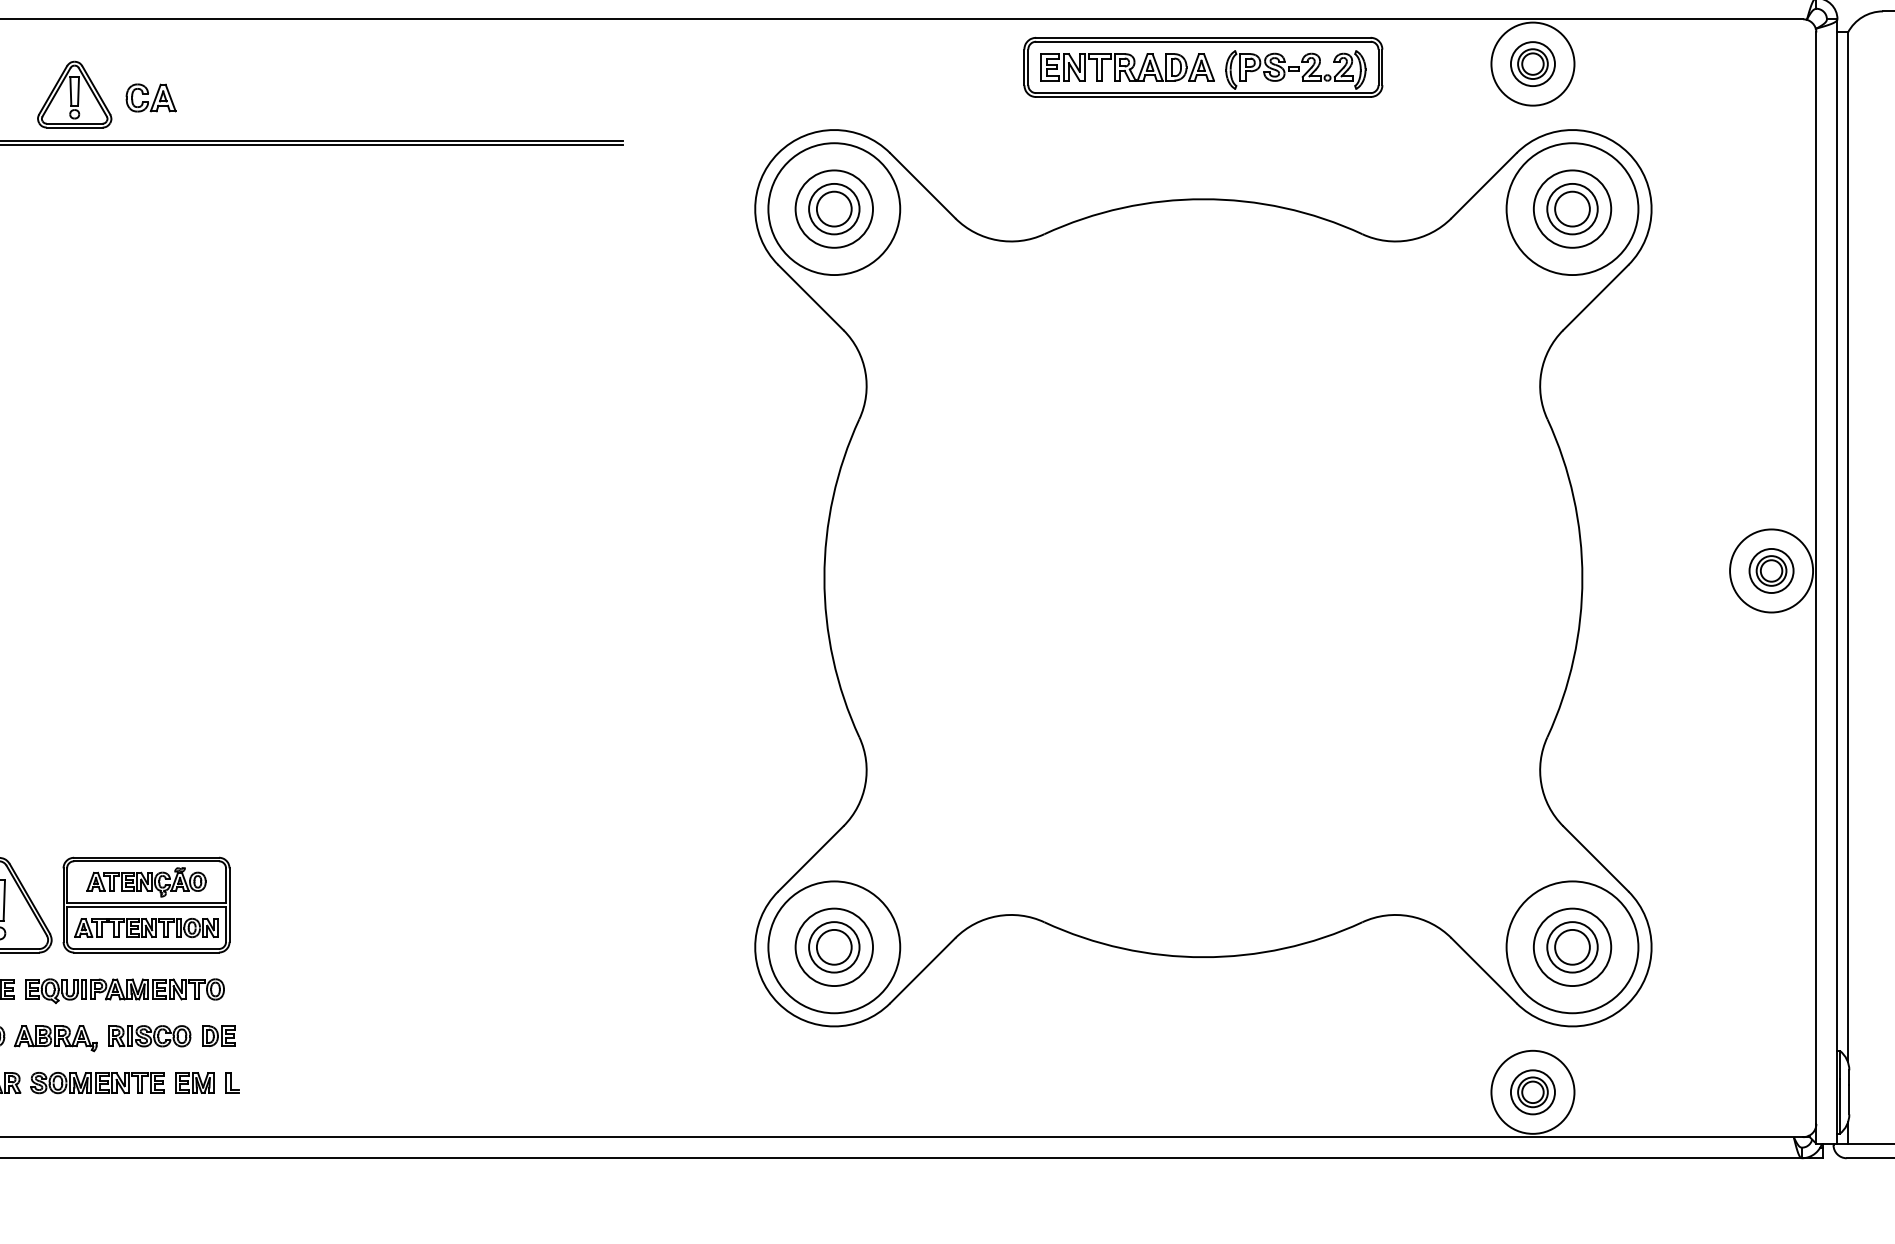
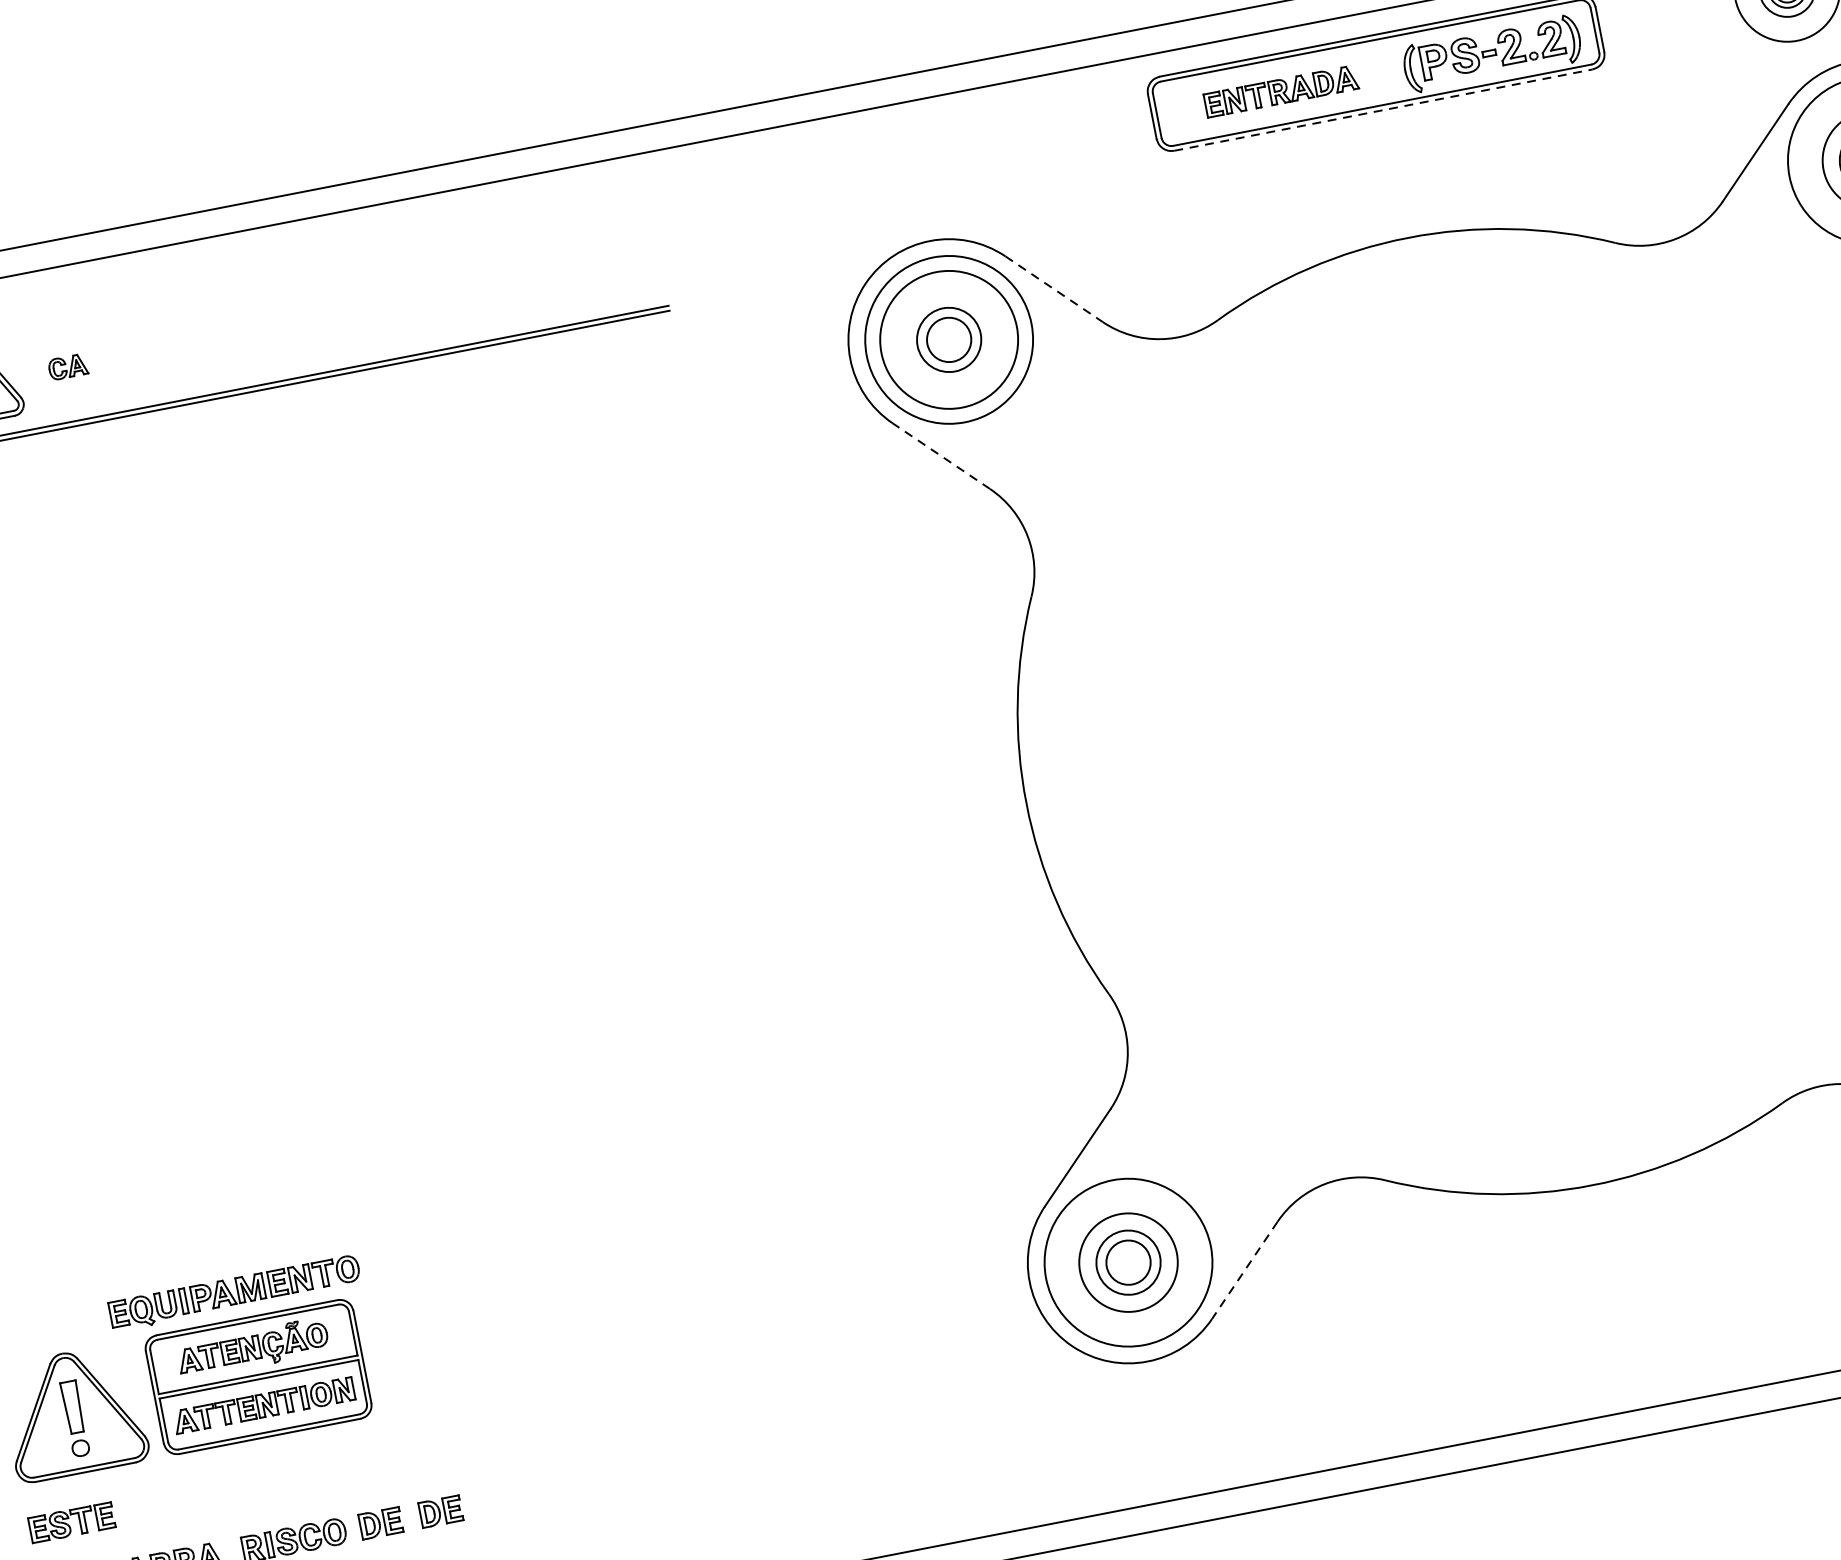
part: (1127, 67) -> (1281, 91), size x0.7
part: (150, 97) -> (67, 366), size x0.6
line: (1203, 97) -> (1383, 110), solid -> dashed
line: (923, 186) -> (1055, 289), solid -> dashed
circle: (834, 208) -> (949, 339), size x1.4
line: (810, 297) -> (940, 456), solid -> dashed
line: (922, 971) -> (1244, 1271), solid -> dashed
part: (124, 990) -> (234, 1292), moved
part: (266, 1035) -> (440, 1510), added

